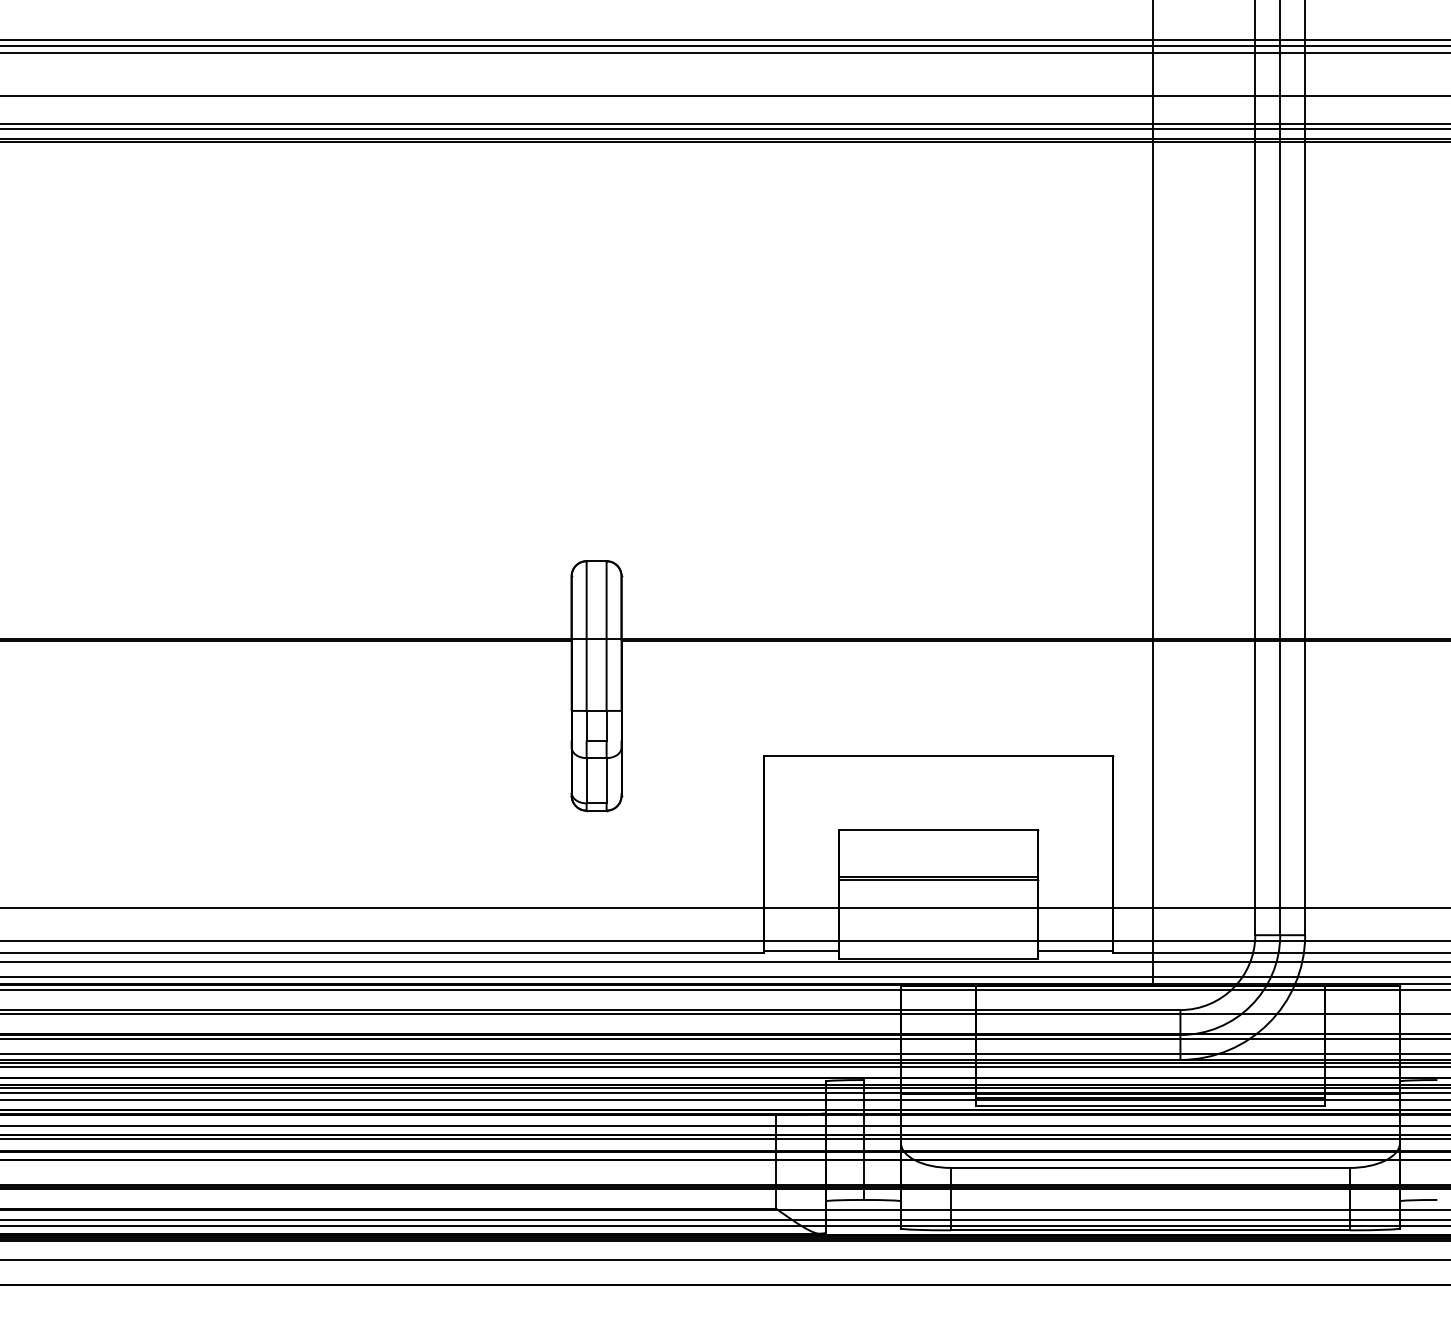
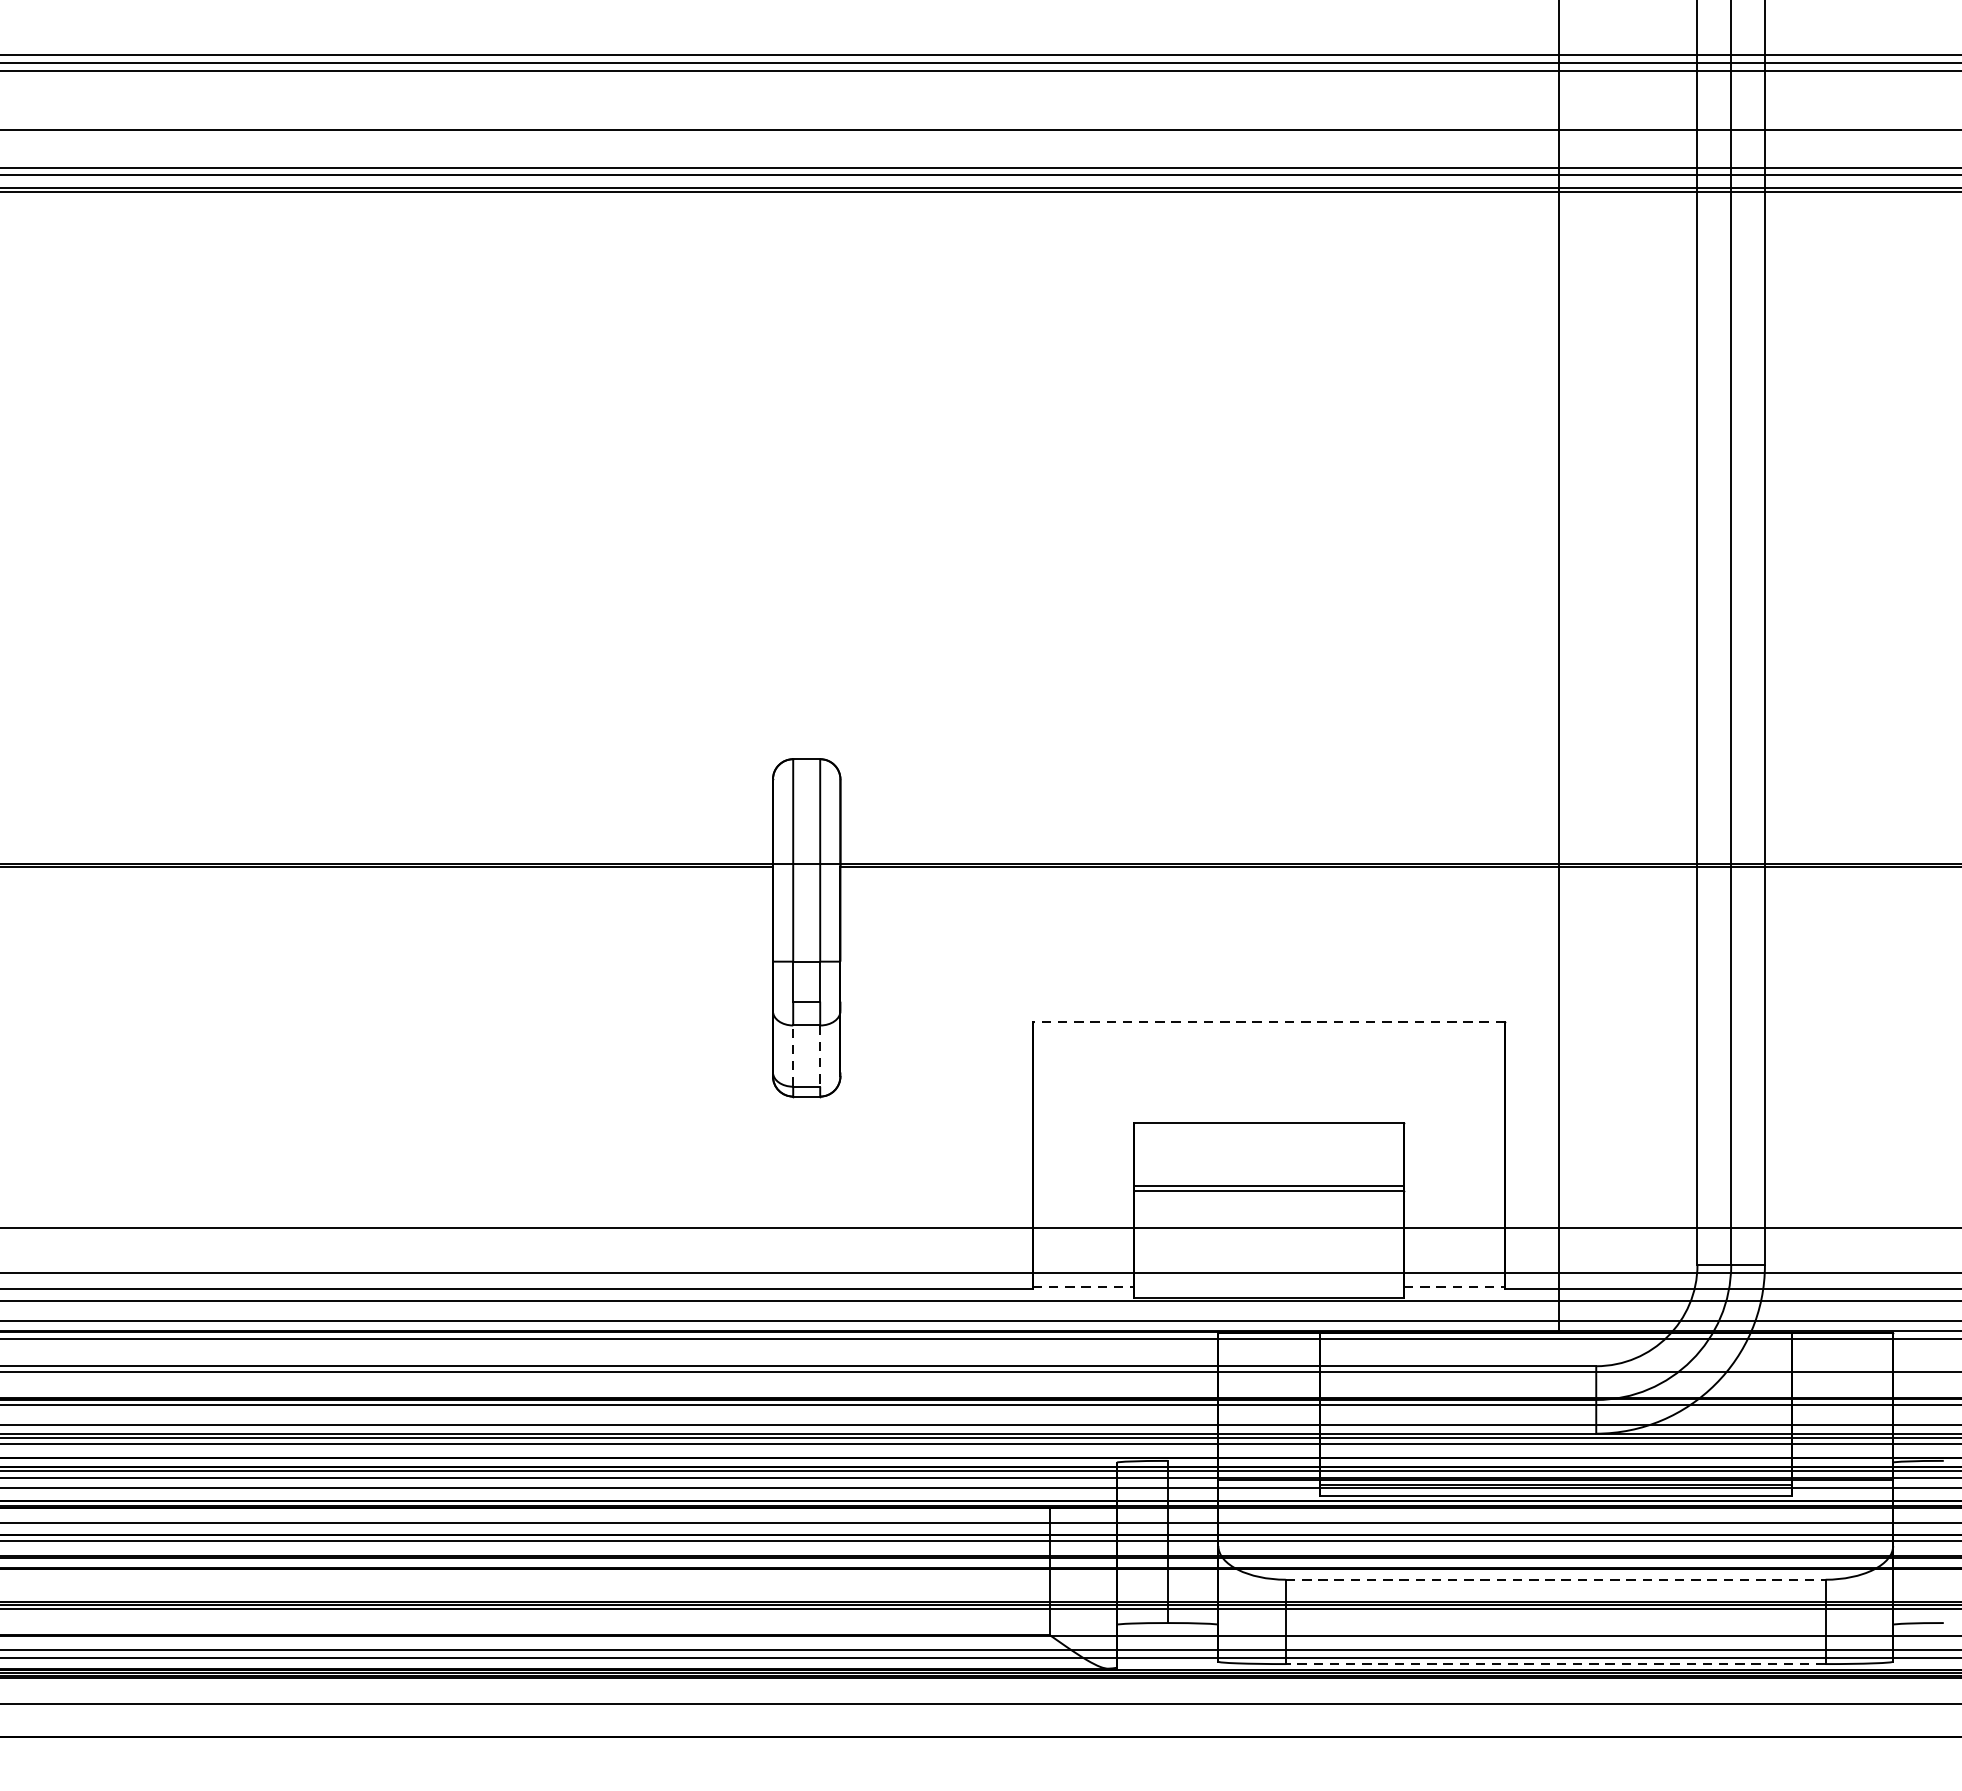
line: (938, 755) -> (1269, 1021), solid -> dashed
line: (586, 780) -> (793, 1055), solid -> dashed
line: (606, 780) -> (820, 1055), solid -> dashed
line: (801, 951) -> (1083, 1287), solid -> dashed
line: (1076, 951) -> (1455, 1287), solid -> dashed
line: (1150, 1167) -> (1555, 1579), solid -> dashed
line: (1150, 1230) -> (1555, 1664), solid -> dashed

